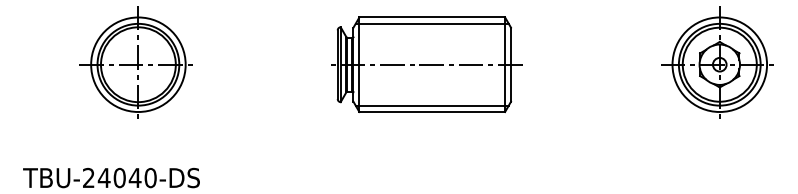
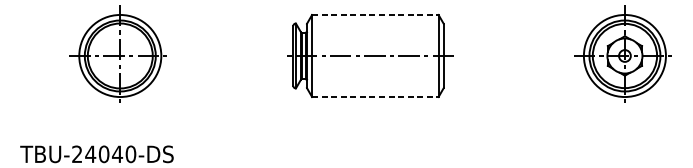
line: (432, 17) -> (375, 14), solid -> dashed
line: (431, 23) -> (374, 20), removed
line: (431, 105) -> (374, 91), removed
line: (432, 112) -> (375, 97), solid -> dashed

